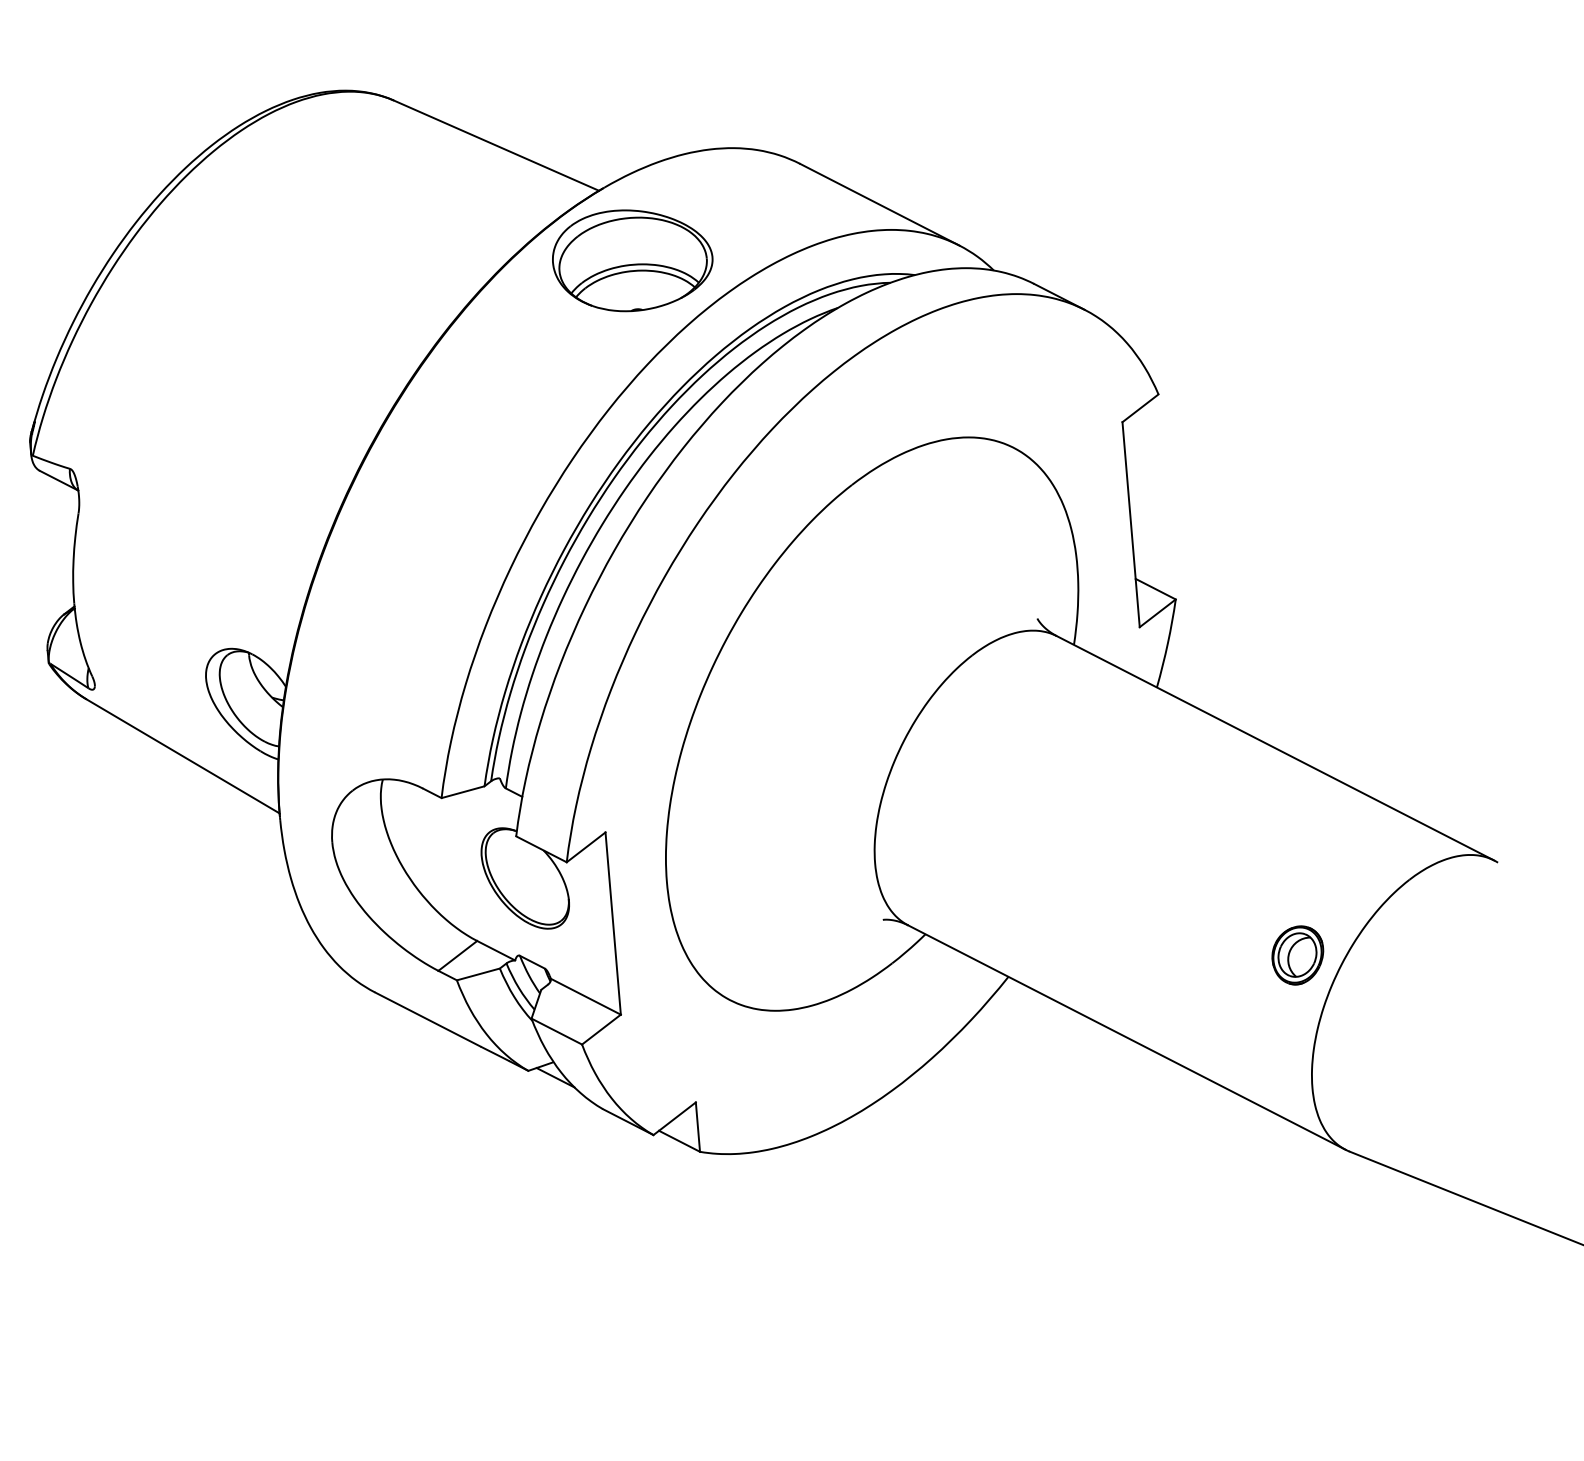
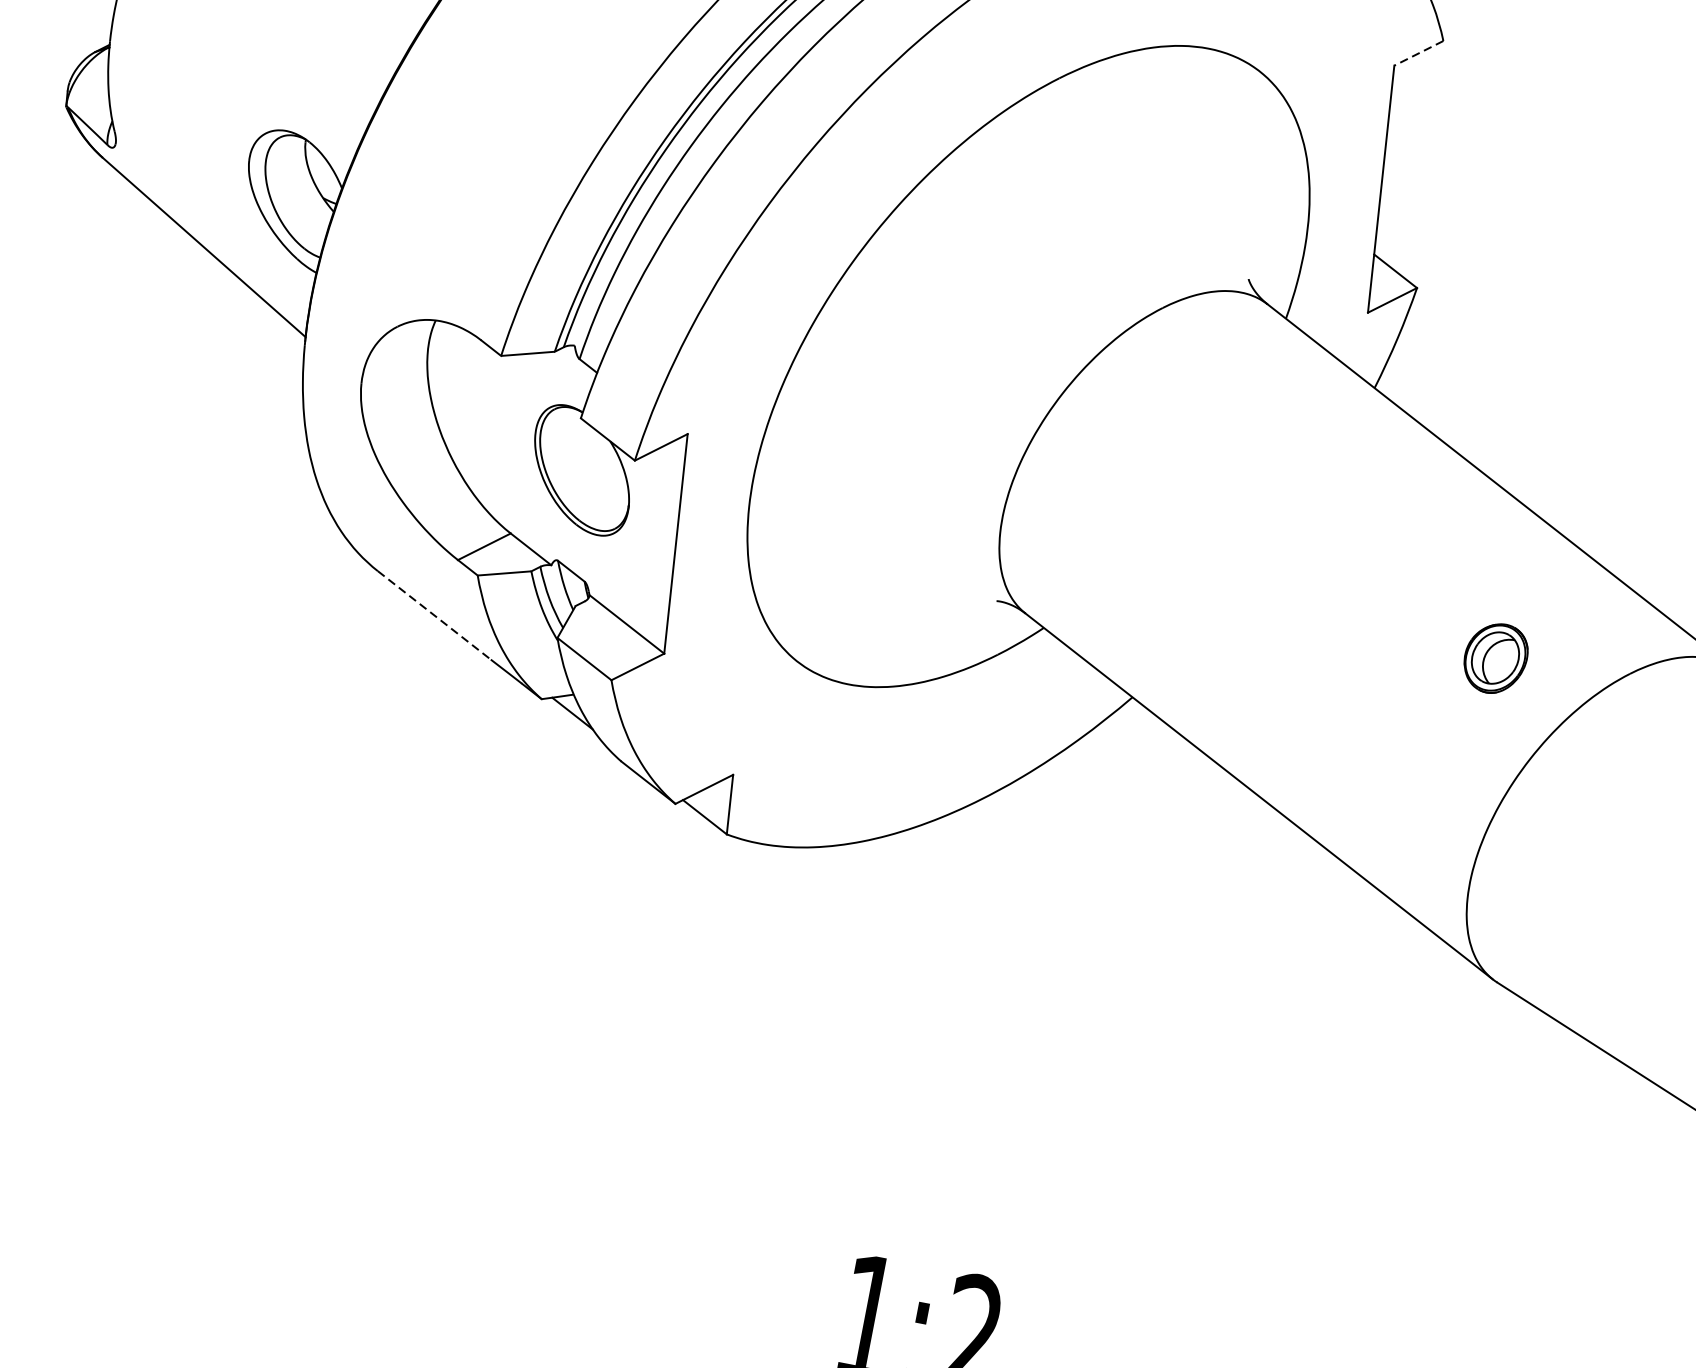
line: (1140, 408) -> (1418, 53), solid -> dashed
part: (1297, 955) -> (1495, 658), moved
line: (428, 1019) -> (435, 615), solid -> dashed

